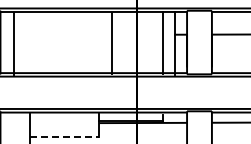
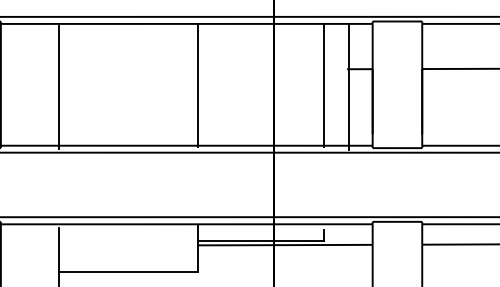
line: (112, 42) -> (198, 84), moved
line: (13, 43) -> (58, 86), moved
line: (64, 136) -> (128, 272), dashed -> solid

